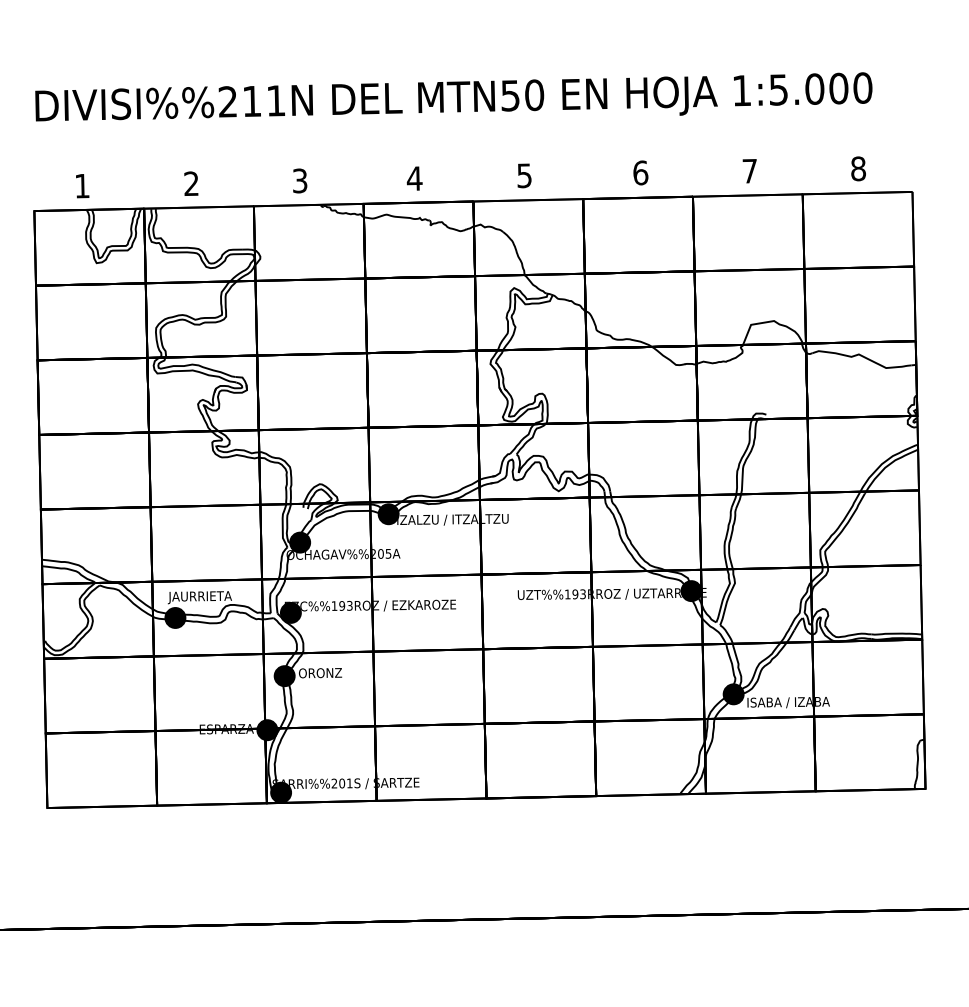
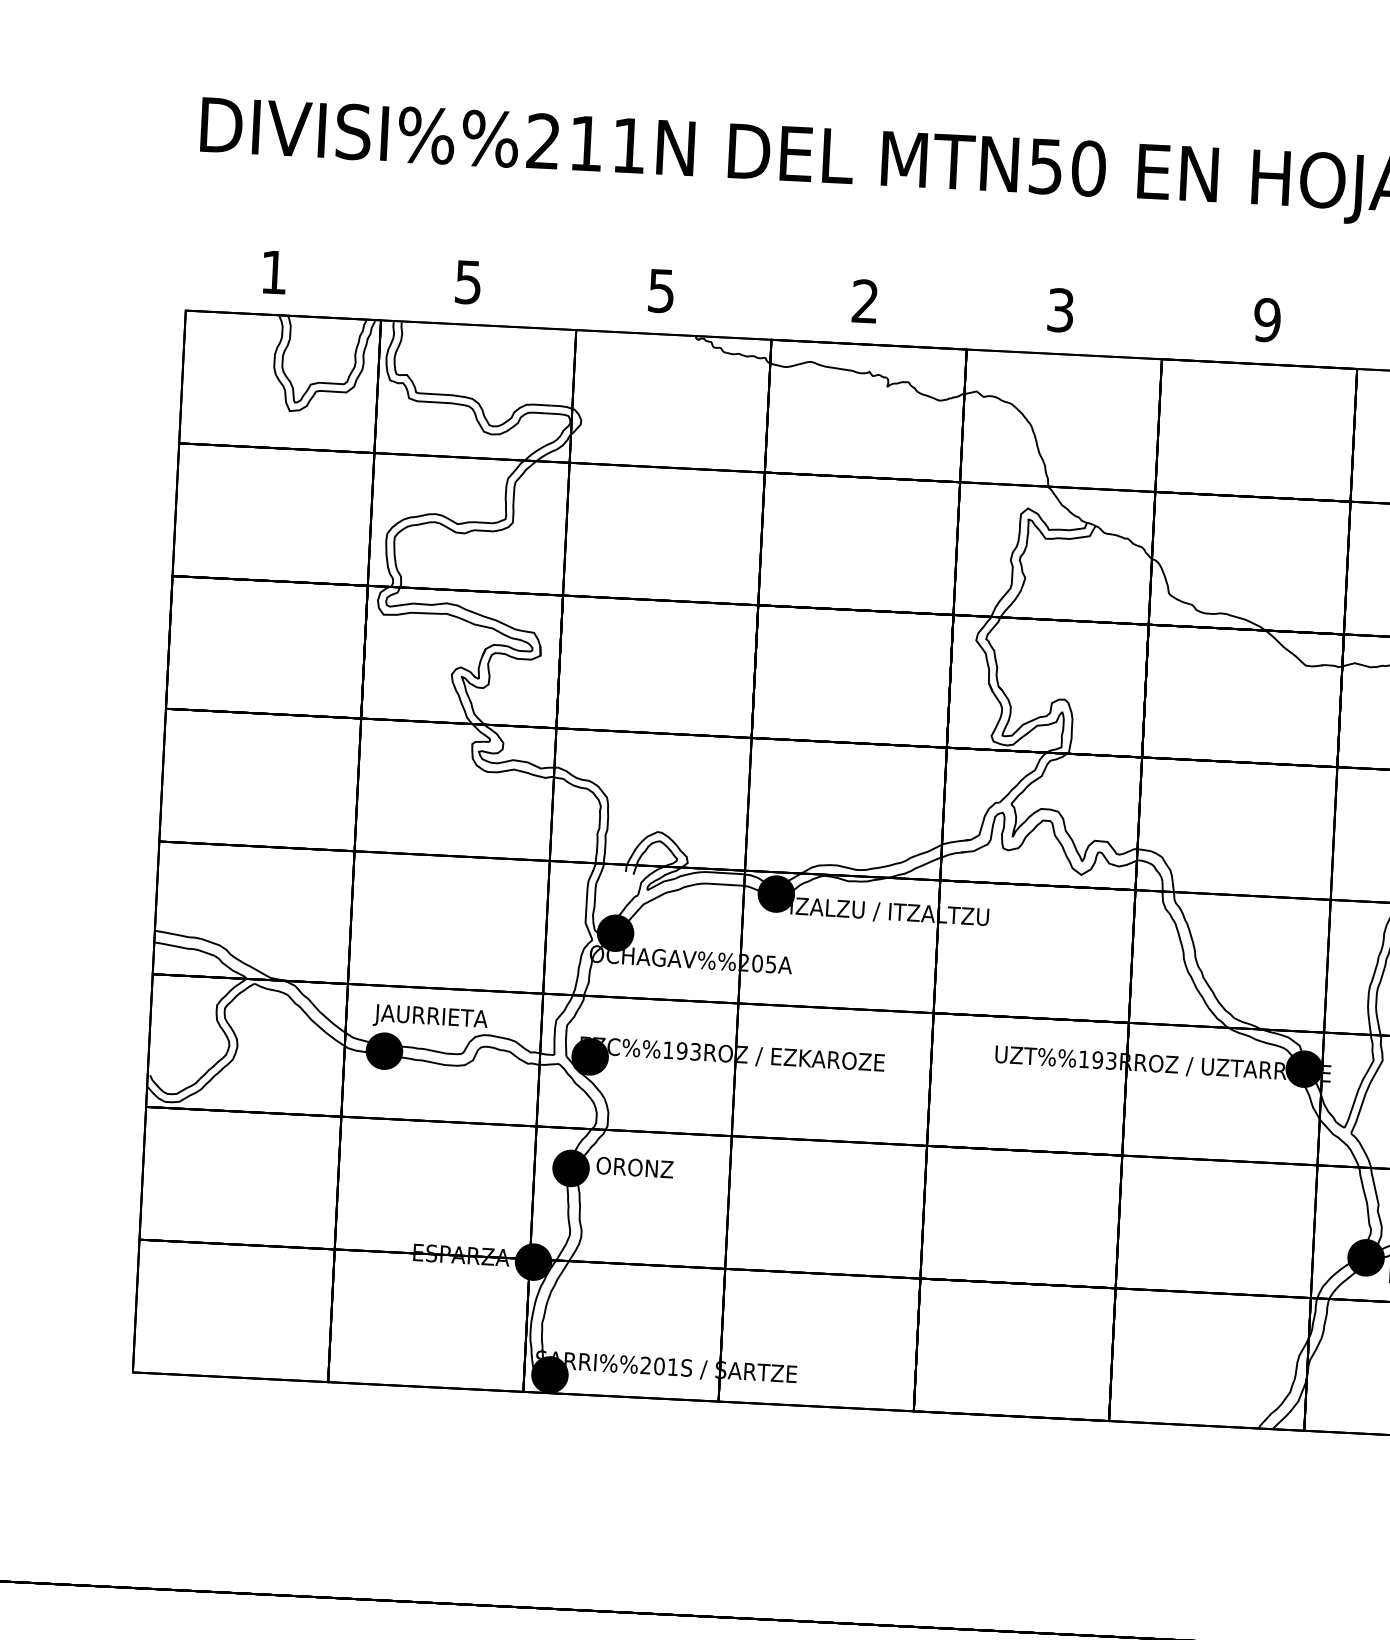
text: (640, 172) -> (1267, 319), 6 -> 9
text: (524, 175) -> (1060, 309), 5 -> 3
text: (414, 178) -> (864, 301), 4 -> 2
text: (300, 180) -> (662, 290), 3 -> 5
text: (191, 183) -> (468, 281), 2 -> 5

